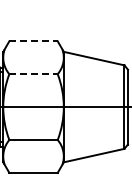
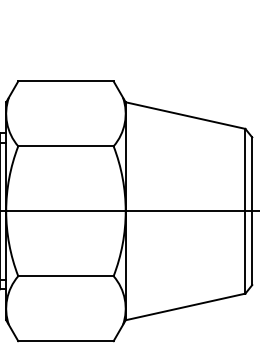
line: (34, 41) -> (67, 81), dashed -> solid
line: (34, 74) -> (67, 146), dashed -> solid

